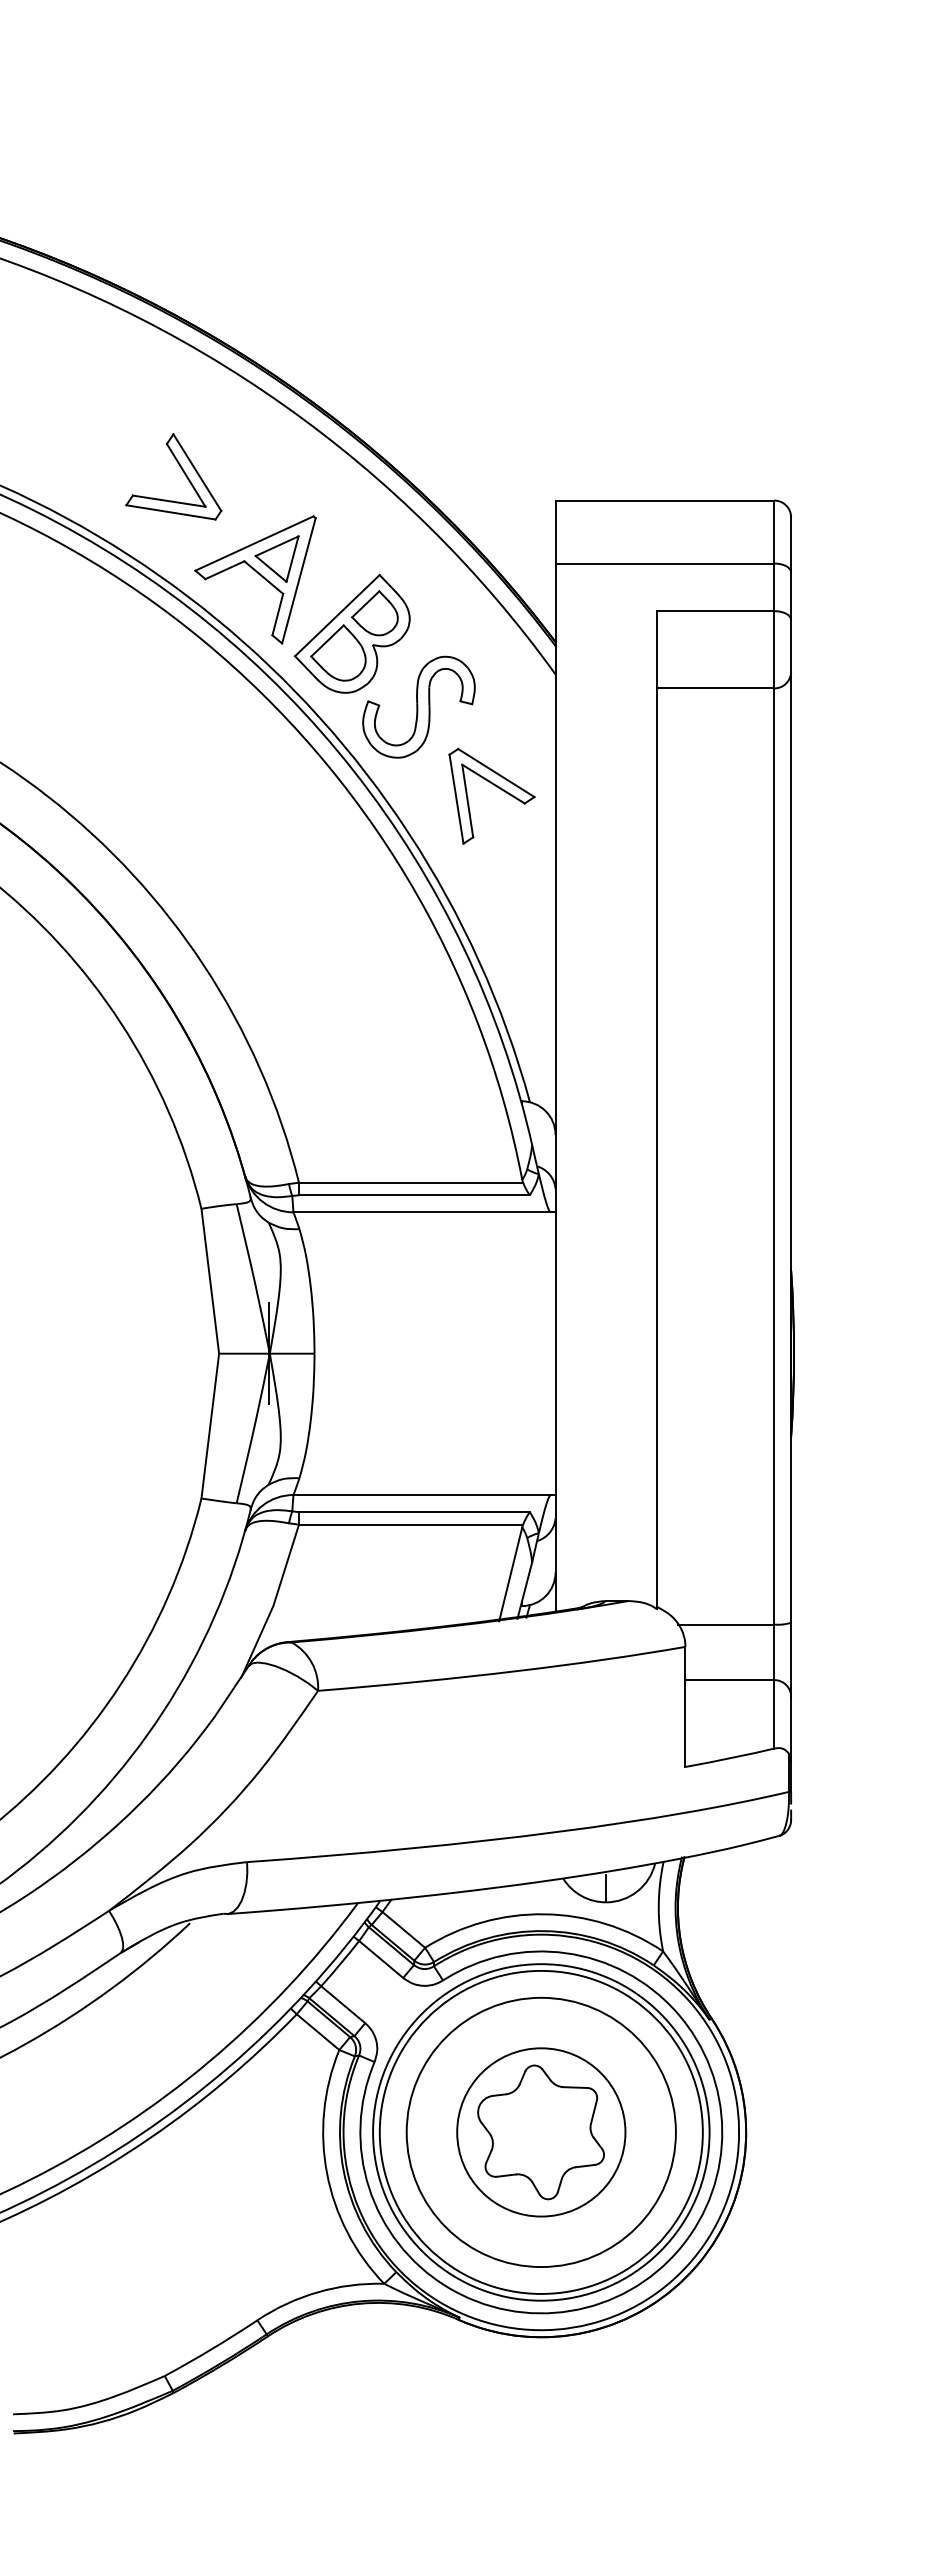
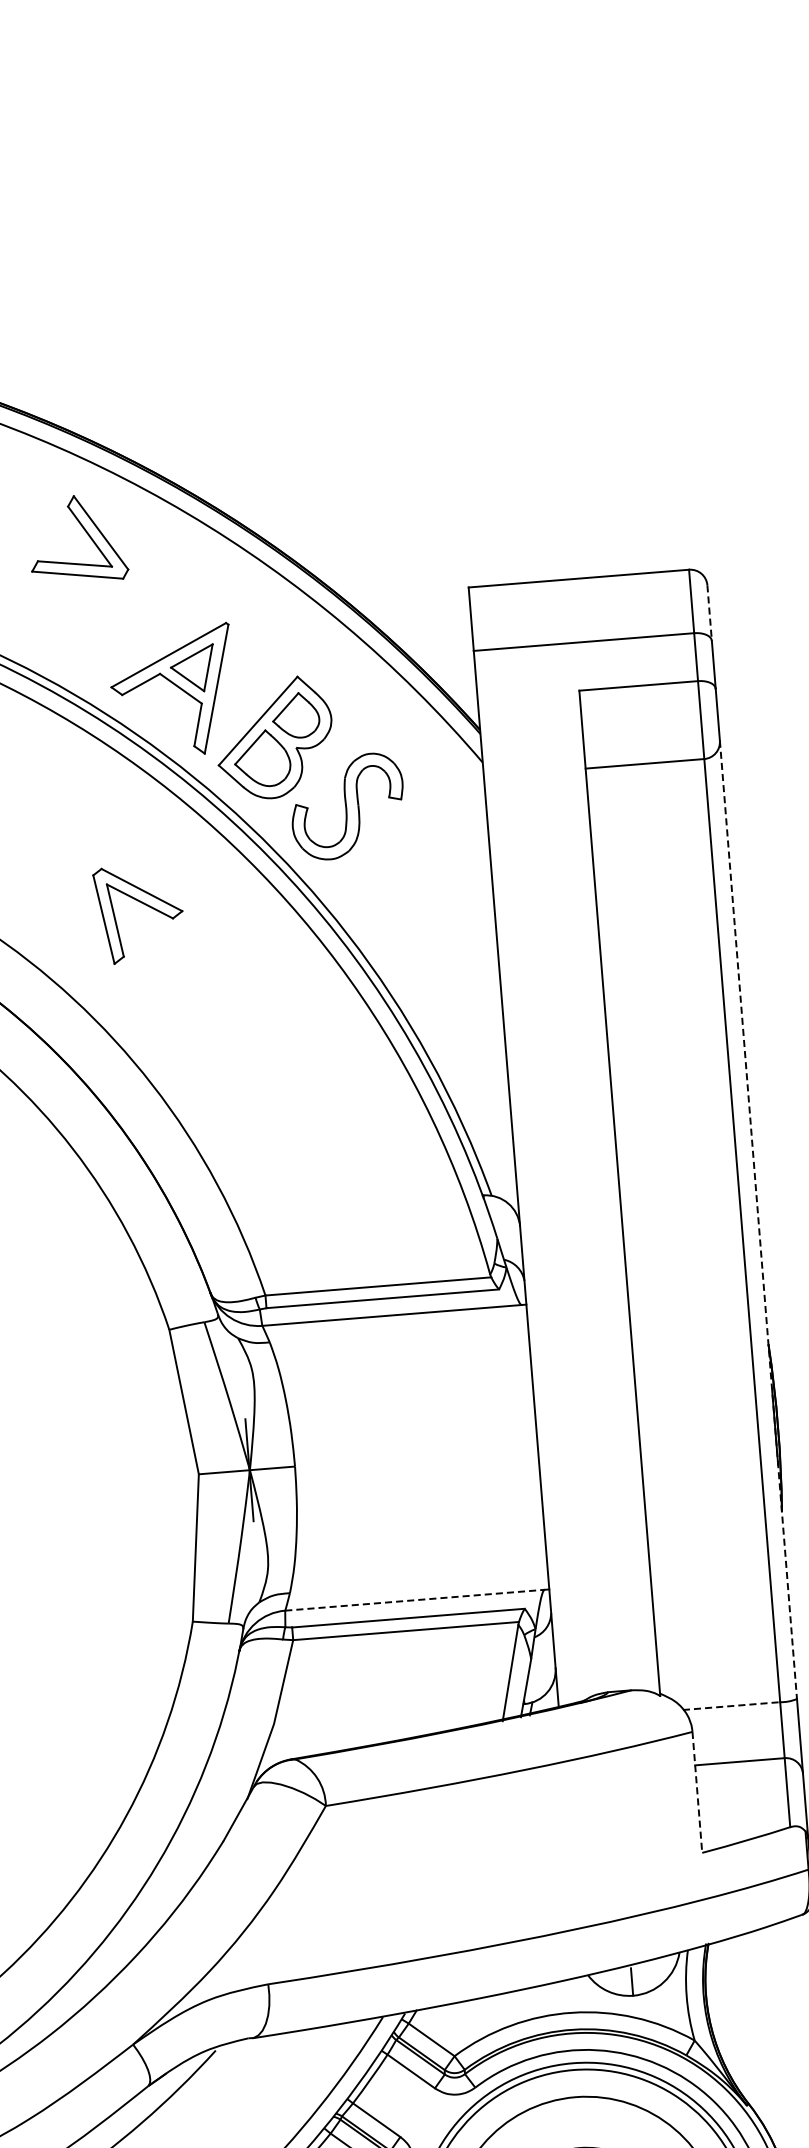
part: (182, 471) -> (85, 533), moved
line: (791, 544) -> (709, 612), solid -> dashed
part: (496, 787) -> (143, 904), moved
line: (791, 1147) -> (758, 1220), solid -> dashed
line: (422, 1495) -> (415, 1600), solid -> dashed
line: (726, 1624) -> (732, 1706), solid -> dashed
line: (685, 1707) -> (697, 1792), solid -> dashed

